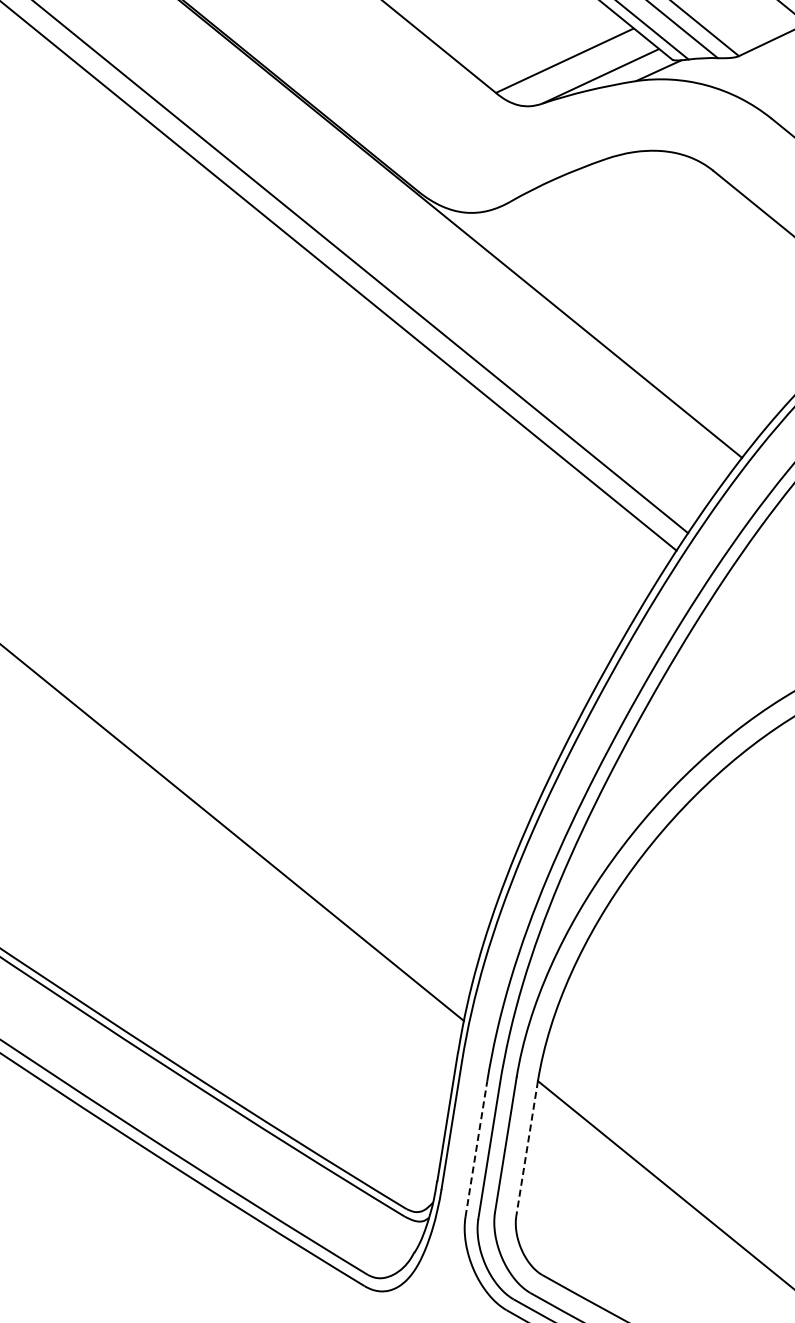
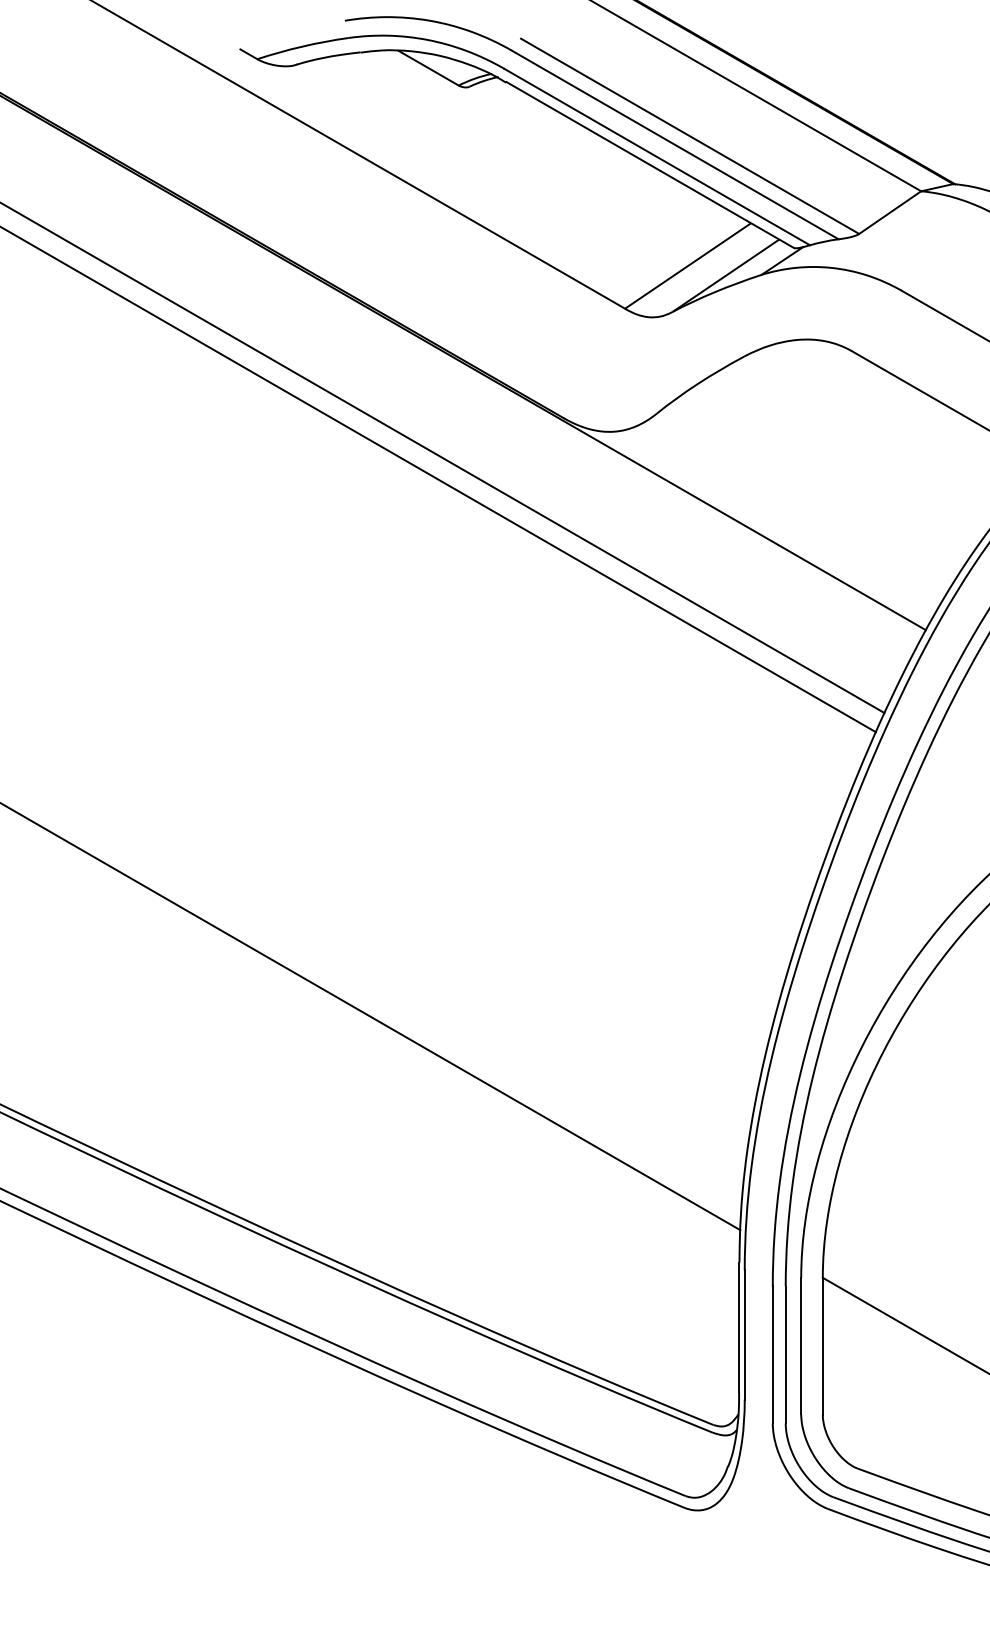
line: (476, 1148) -> (772, 1354), dashed -> solid
line: (526, 1148) -> (822, 1346), dashed -> solid

